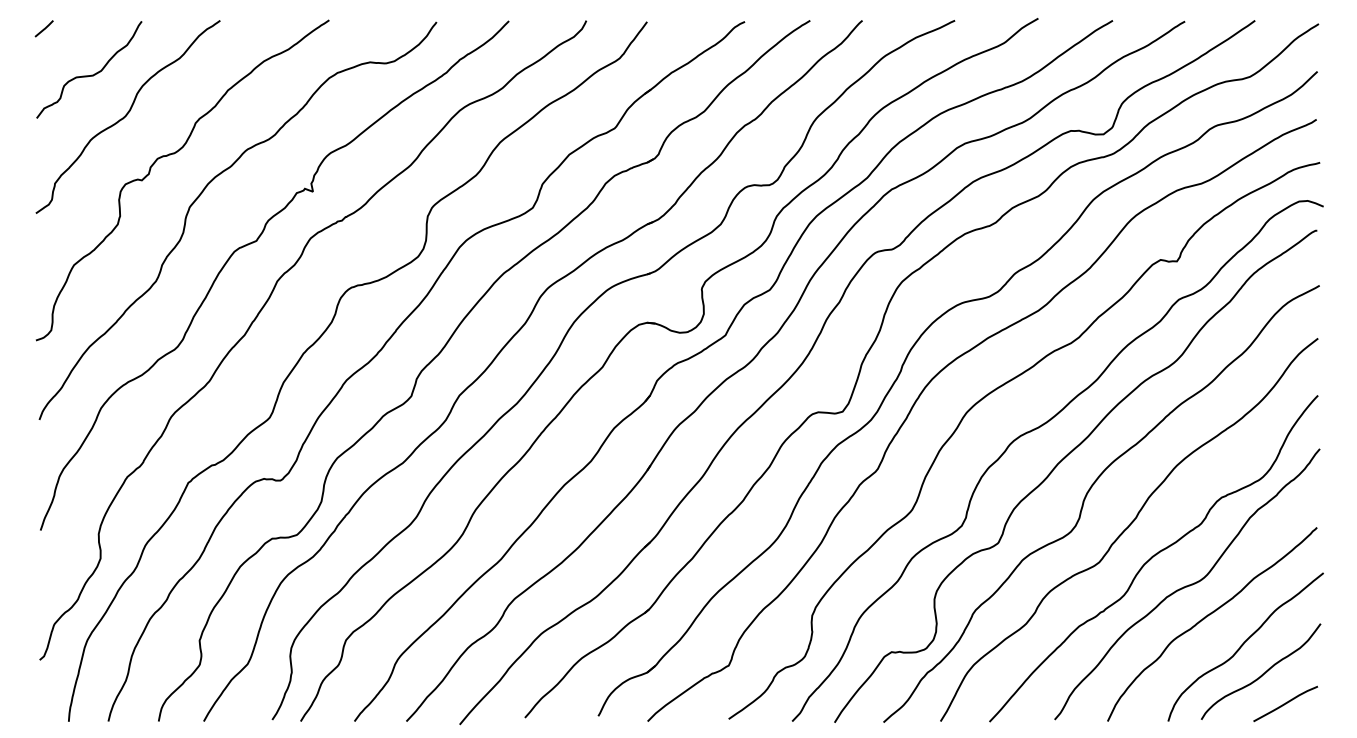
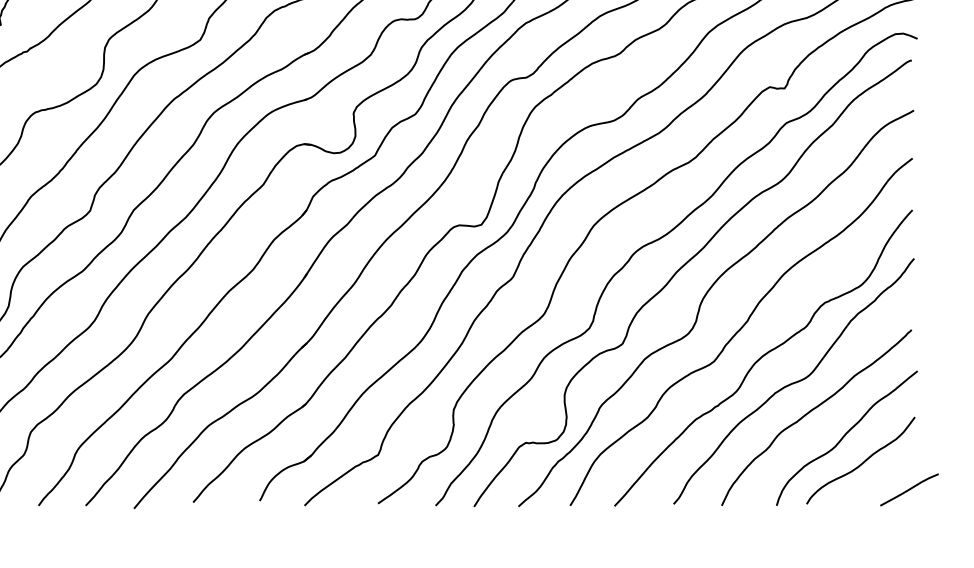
curve: (1285, 703) -> (909, 489), moved

